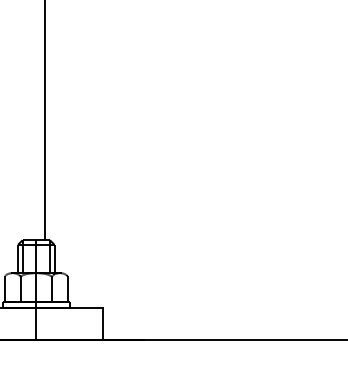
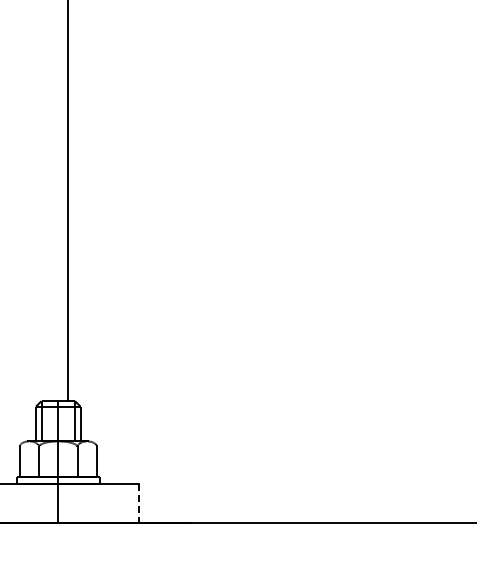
line: (102, 323) -> (139, 503), solid -> dashed

